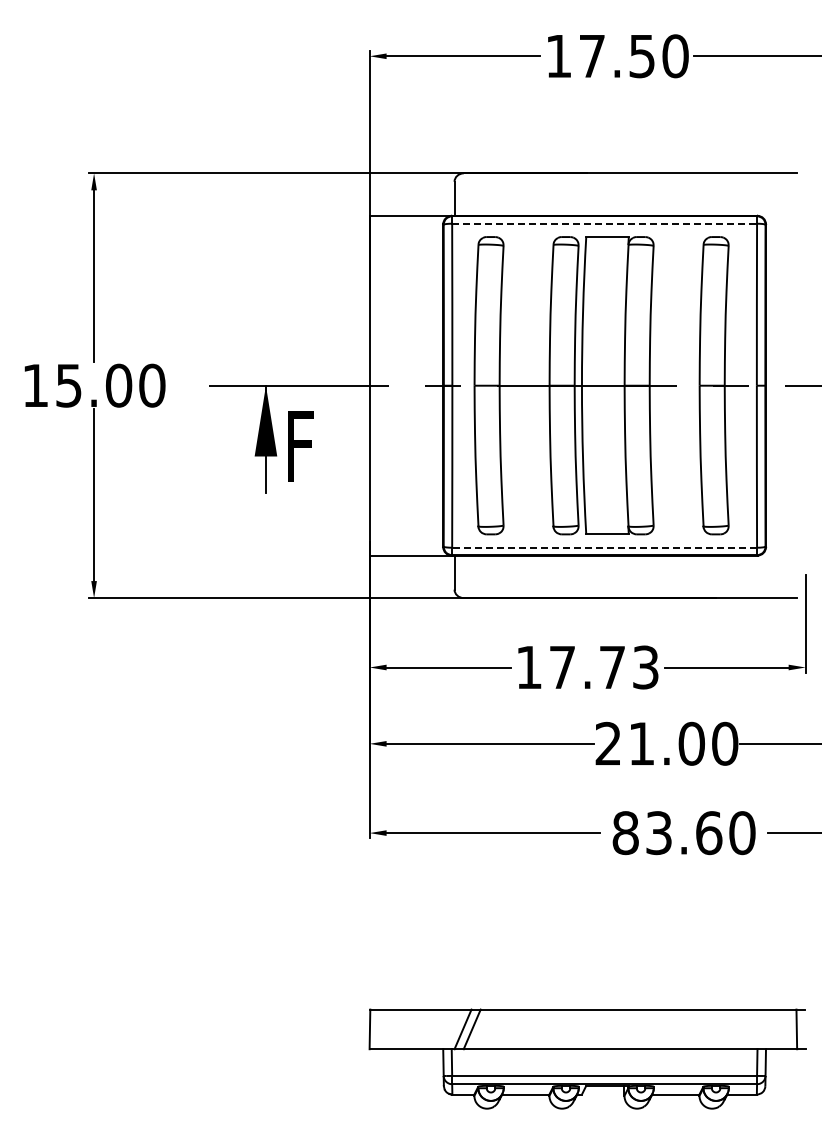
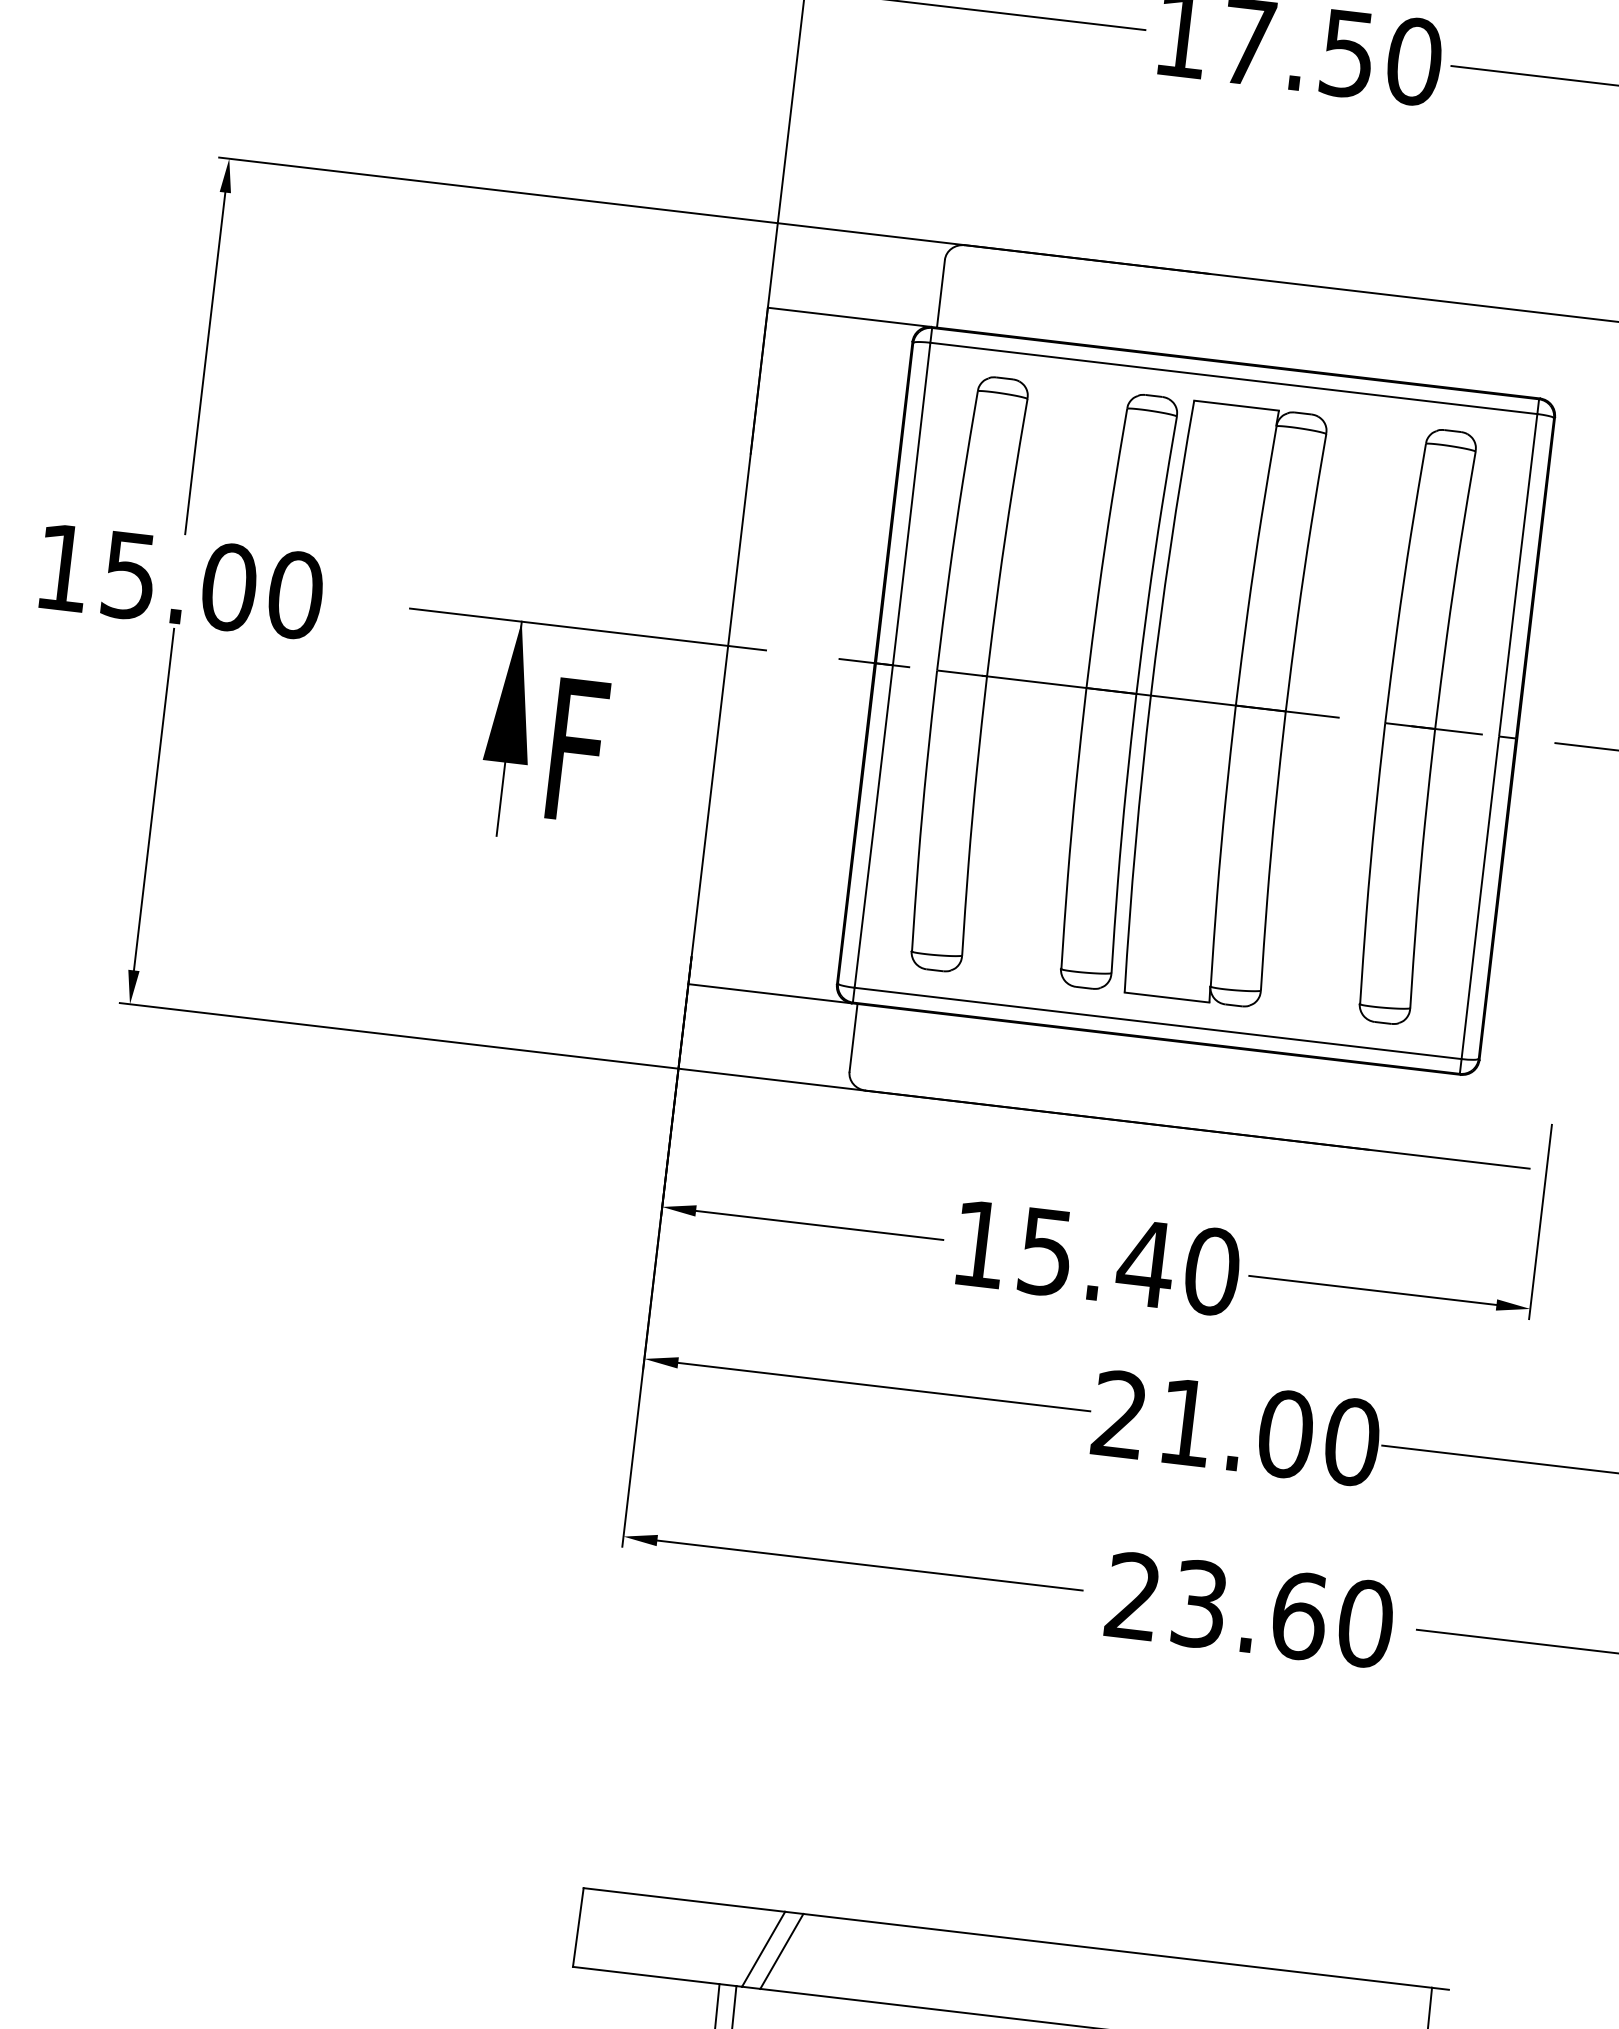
line: (605, 223) -> (1235, 378), dashed -> solid
line: (604, 547) -> (1157, 1022), dashed -> solid
text: (604, 667) -> (1129, 1261), 17.73 -> 15.40
text: (625, 833) -> (1132, 1597), 83.60 -> 23.60

